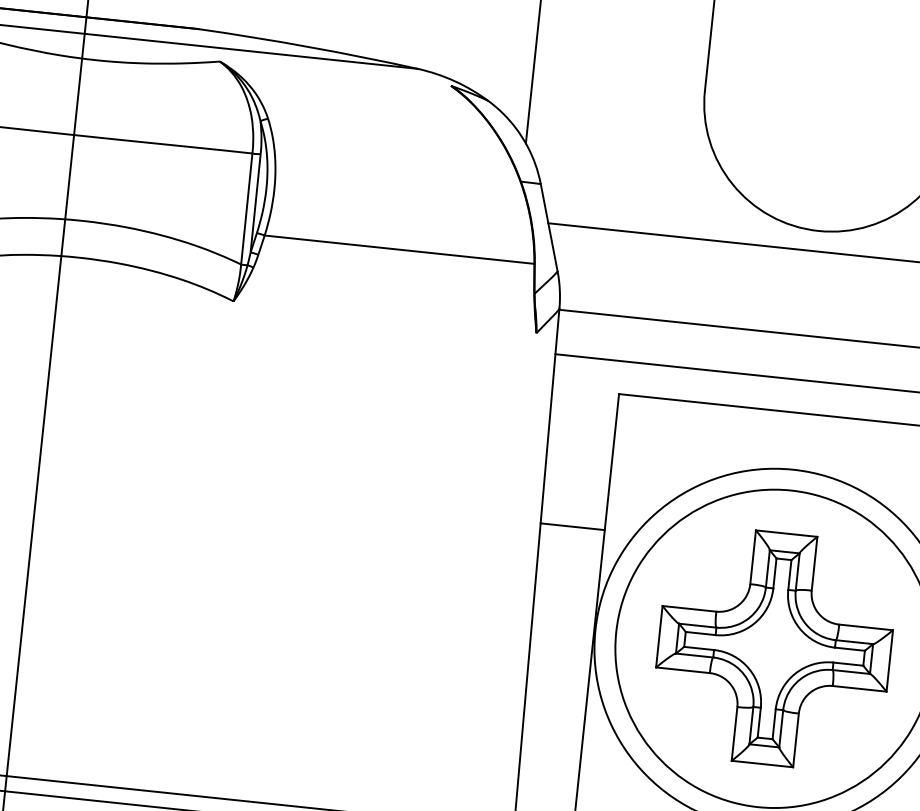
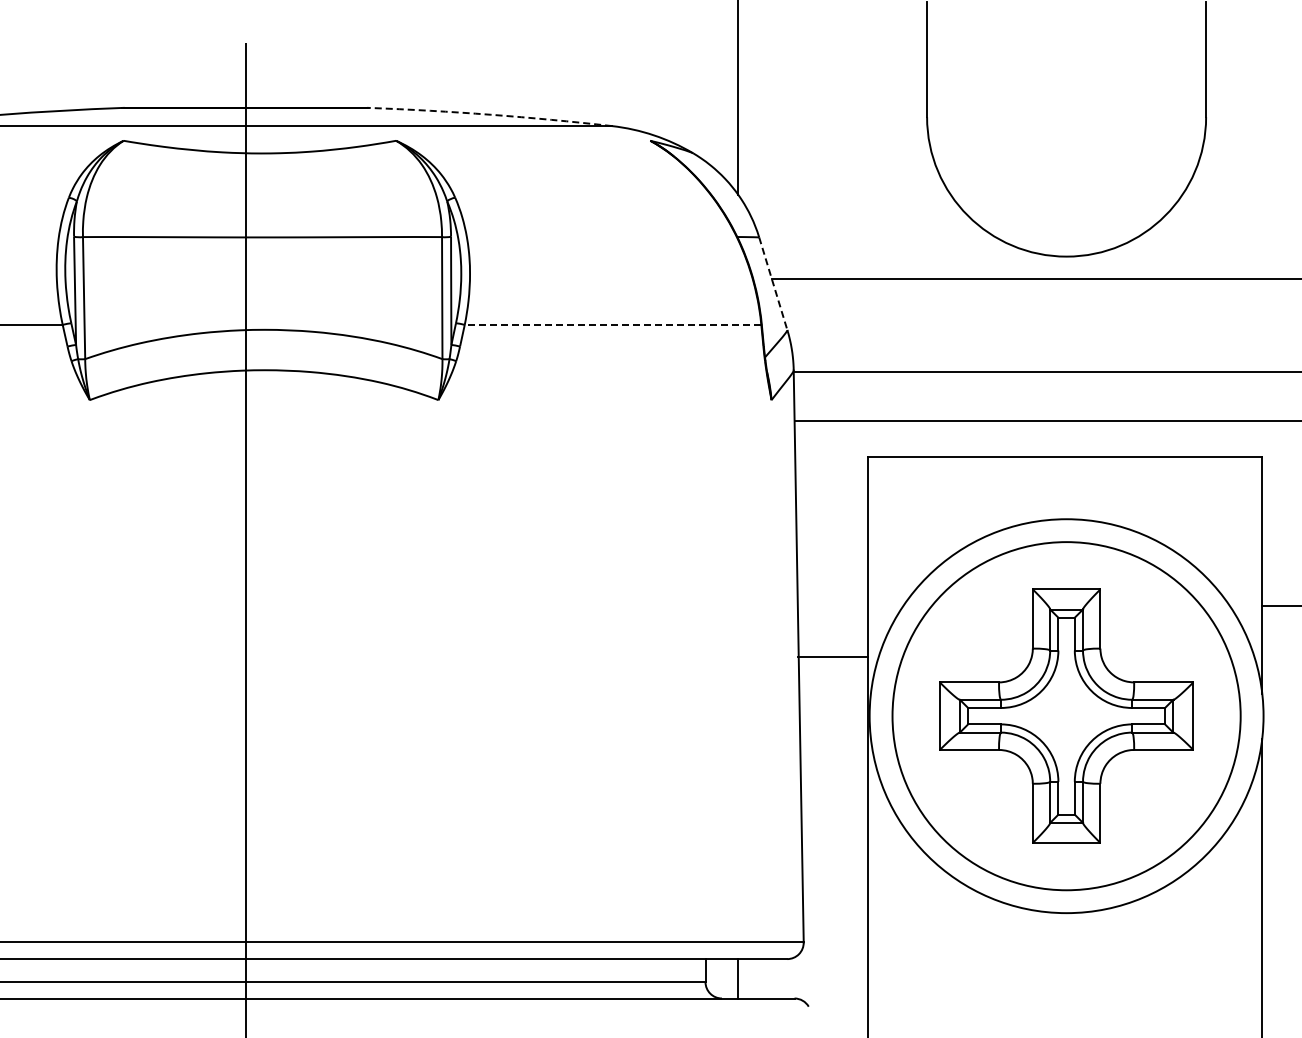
arc: (308, 46) -> (490, 114), solid -> dashed
line: (549, 228) -> (773, 284), solid -> dashed
line: (399, 249) -> (612, 324), solid -> dashed
line: (572, 526) -> (832, 657), moved

